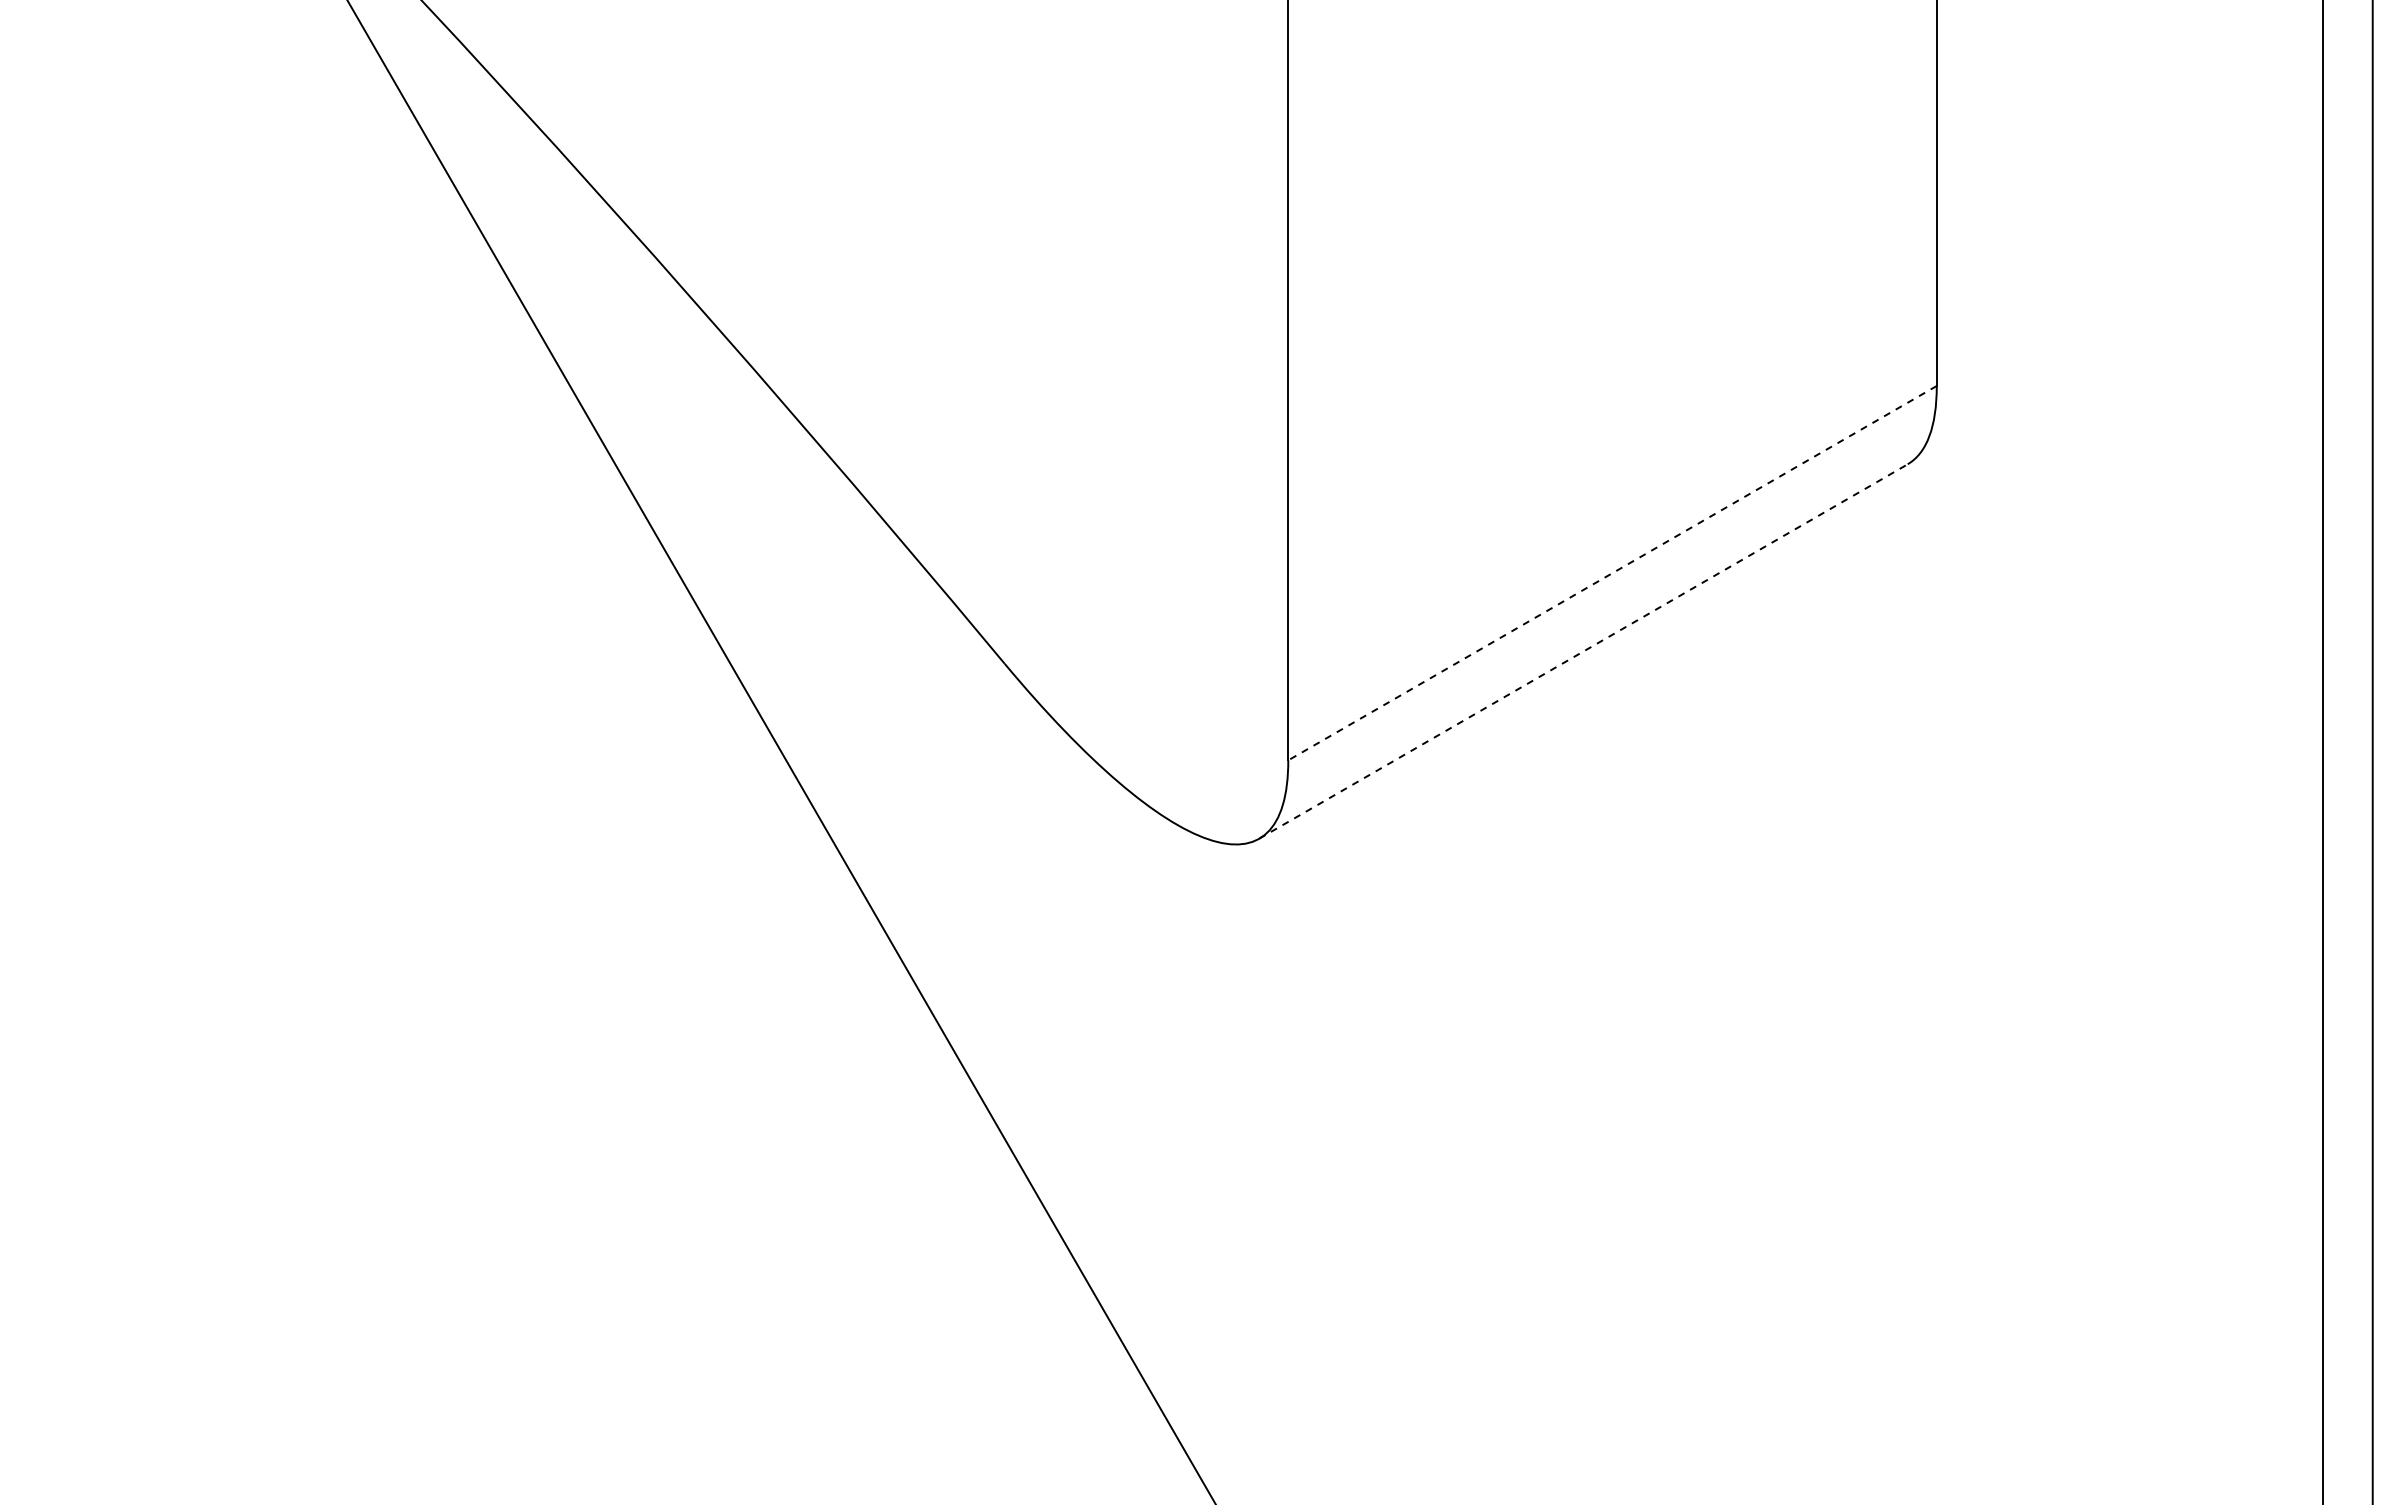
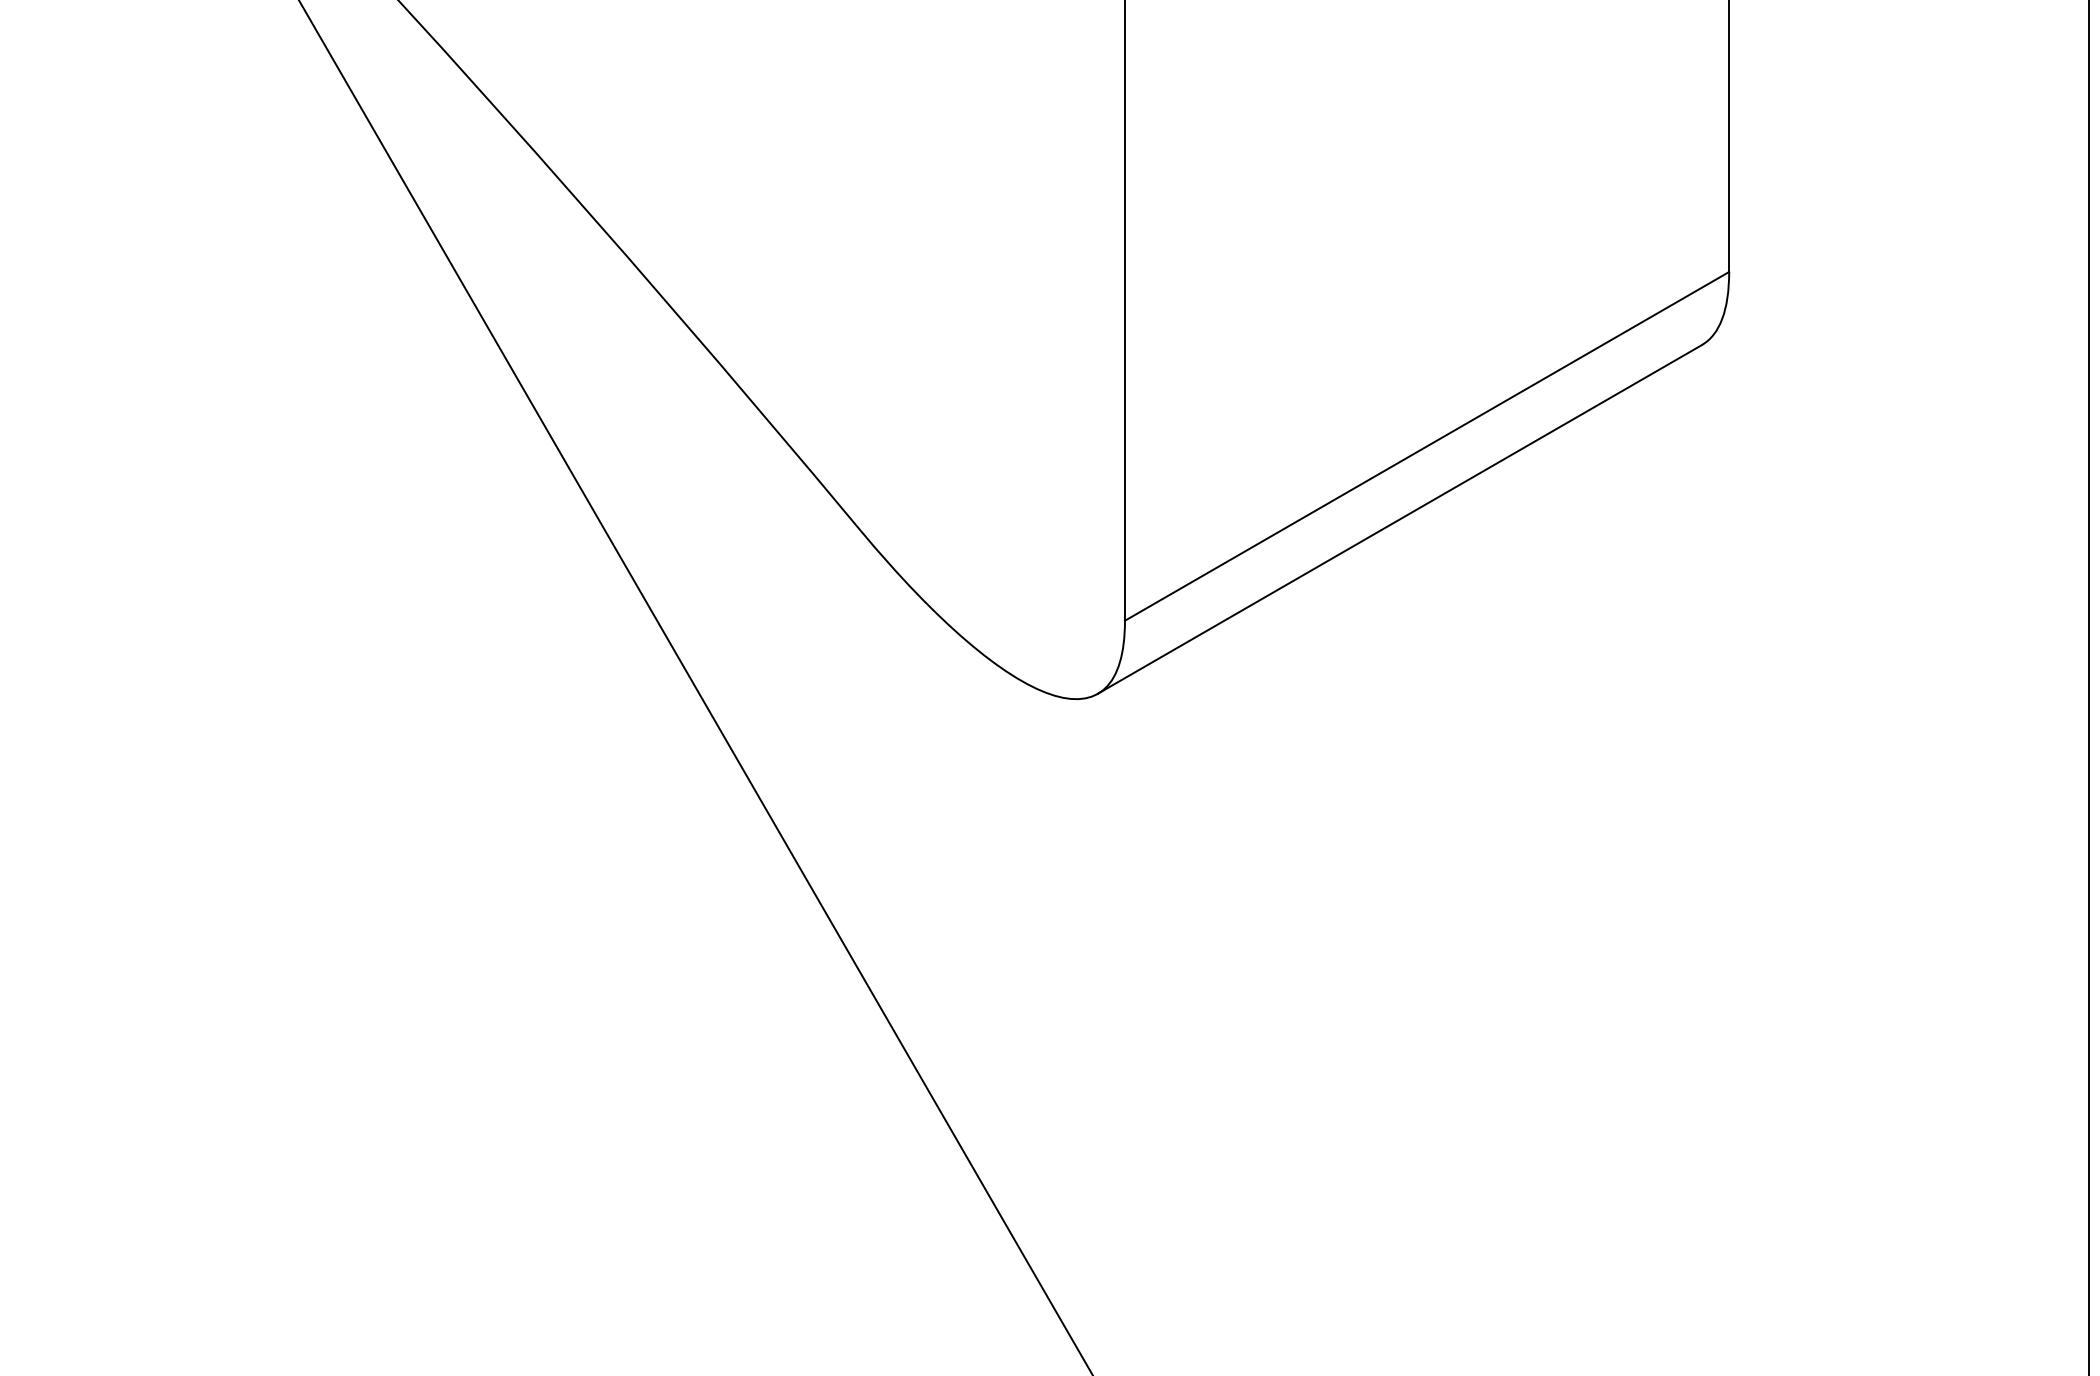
line: (1612, 573) -> (1427, 446), dashed -> solid
line: (1583, 651) -> (1400, 519), dashed -> solid

